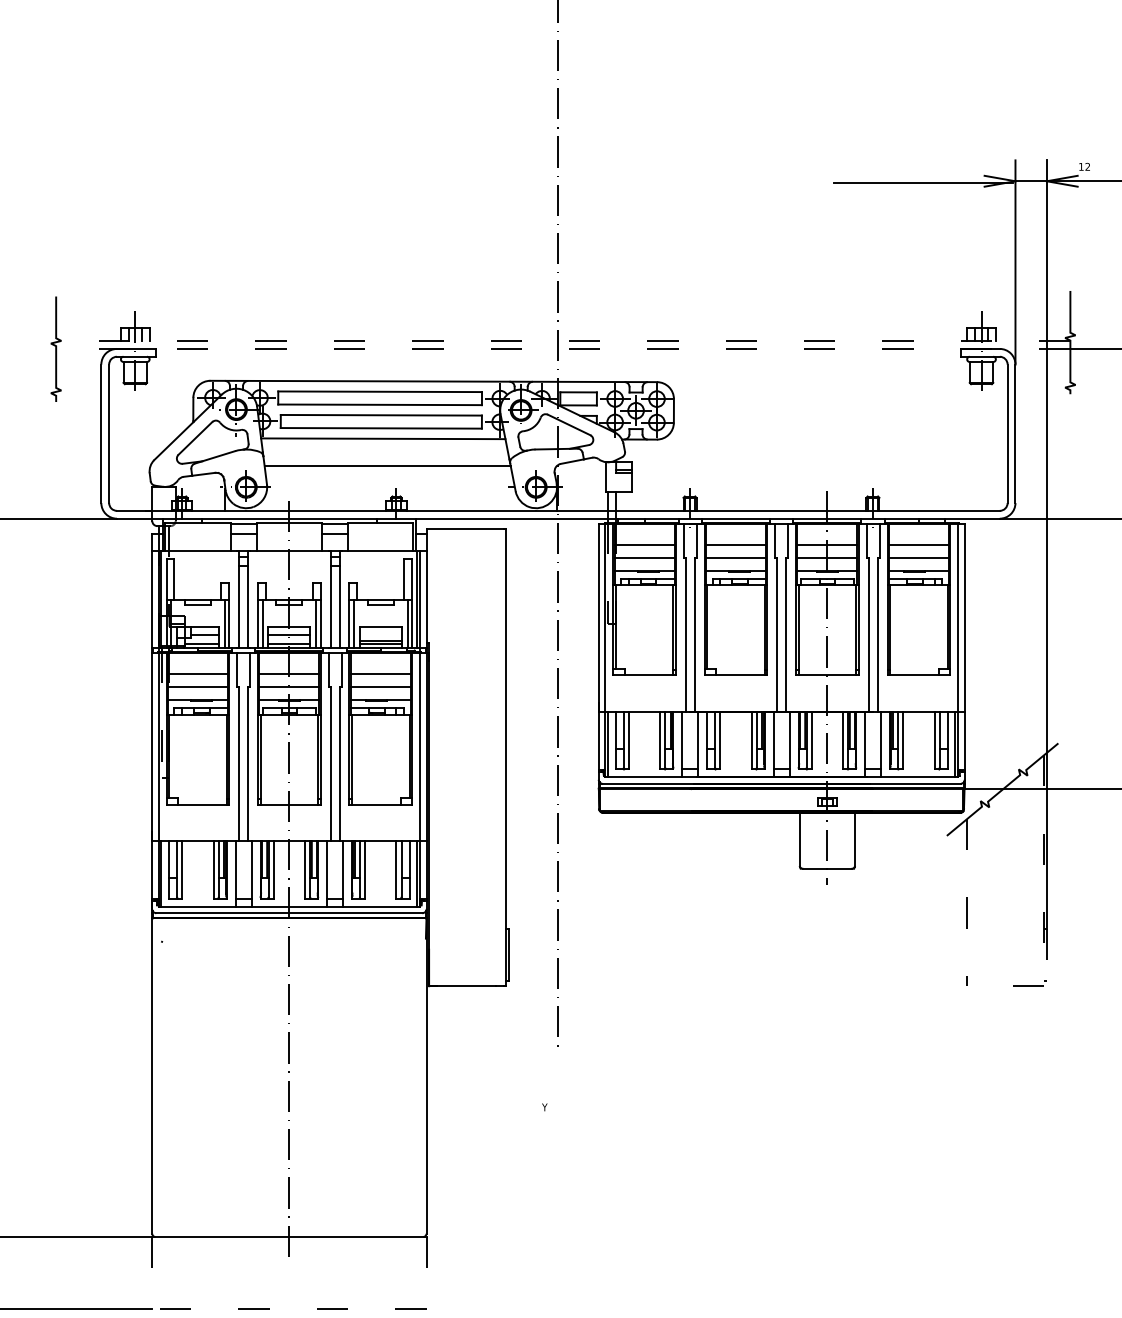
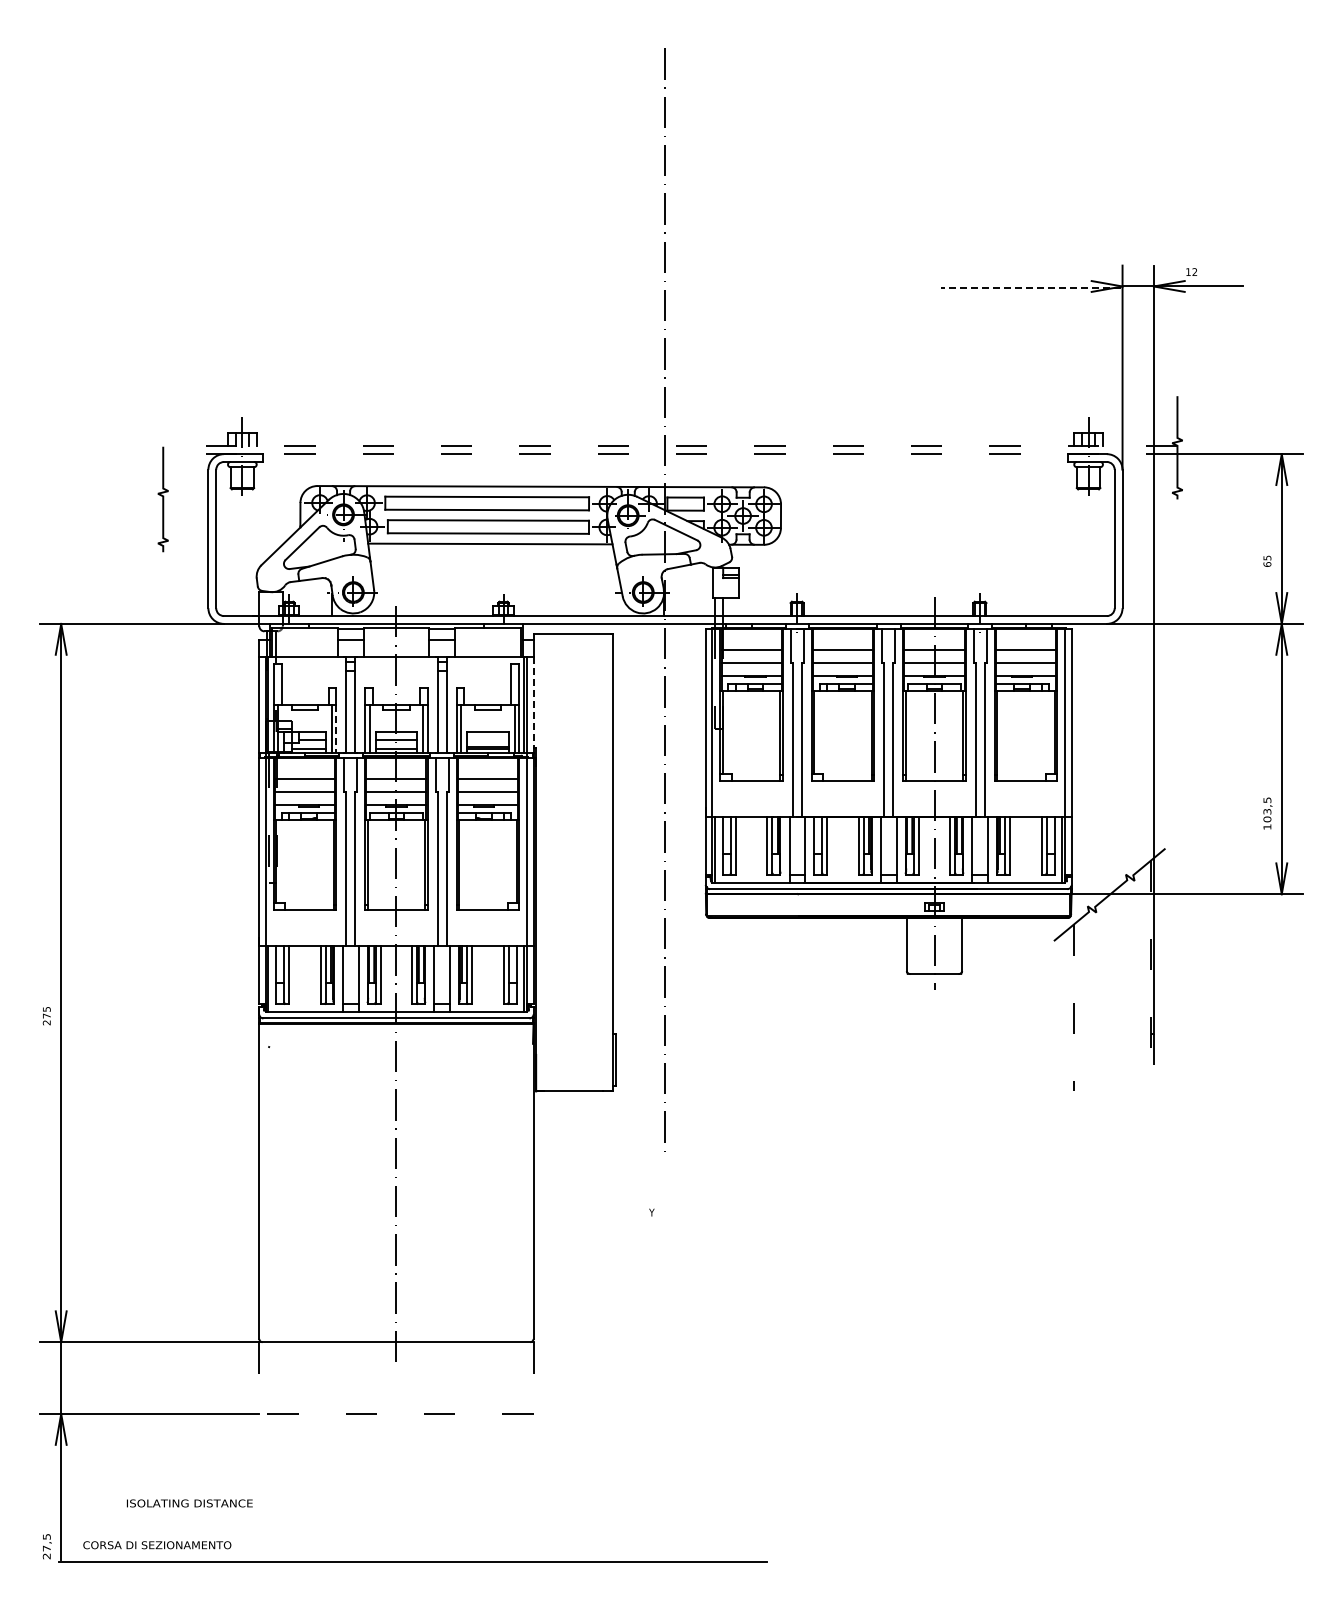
line: (923, 182) -> (1030, 287), solid -> dashed
curve: (55, 349) -> (162, 499), moved
line: (387, 466) -> (494, 571), removed
line: (426, 600) -> (533, 705), solid -> dashed
line: (229, 624) -> (336, 729), solid -> dashed
part: (1029, 983) -> (1136, 1088), removed

